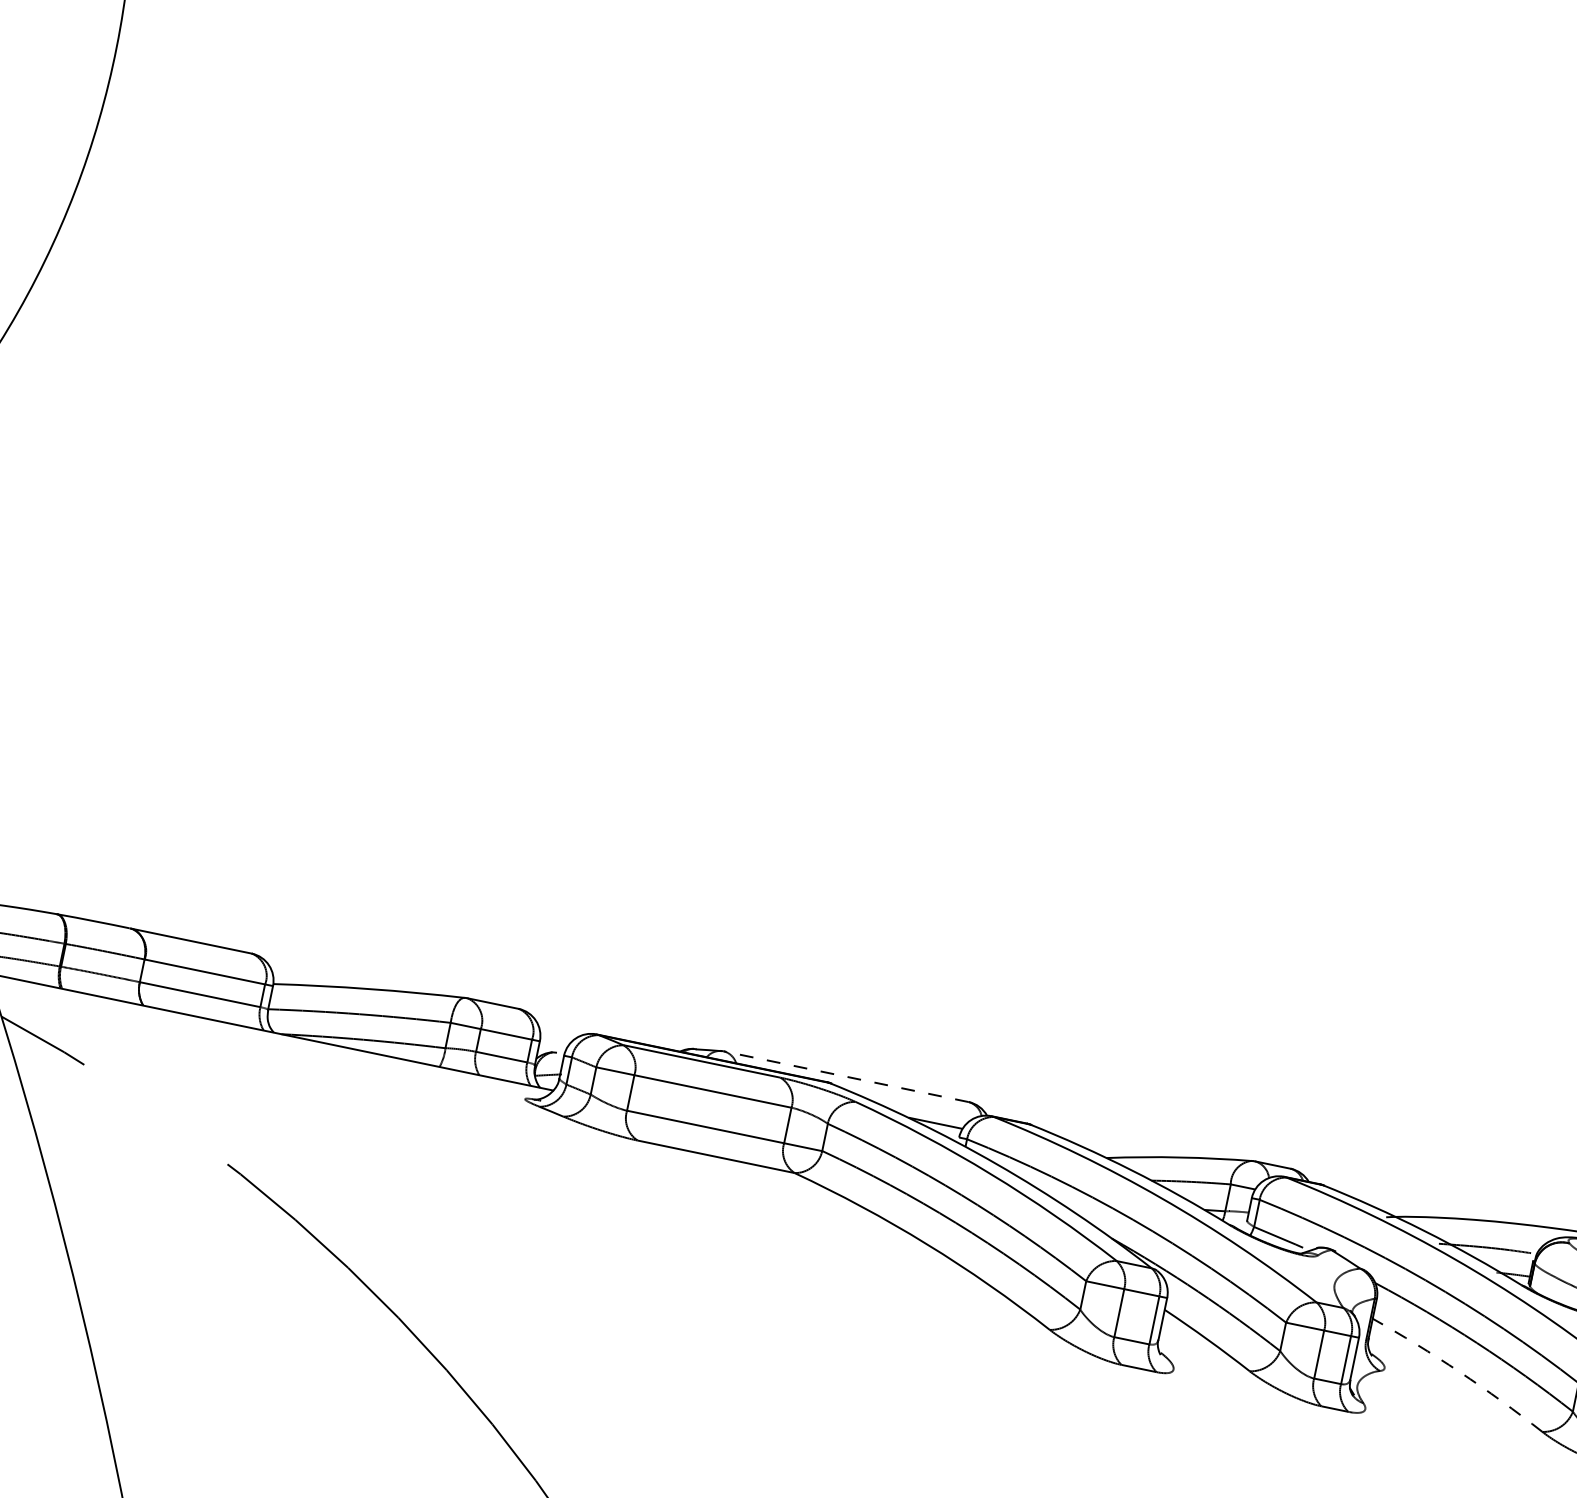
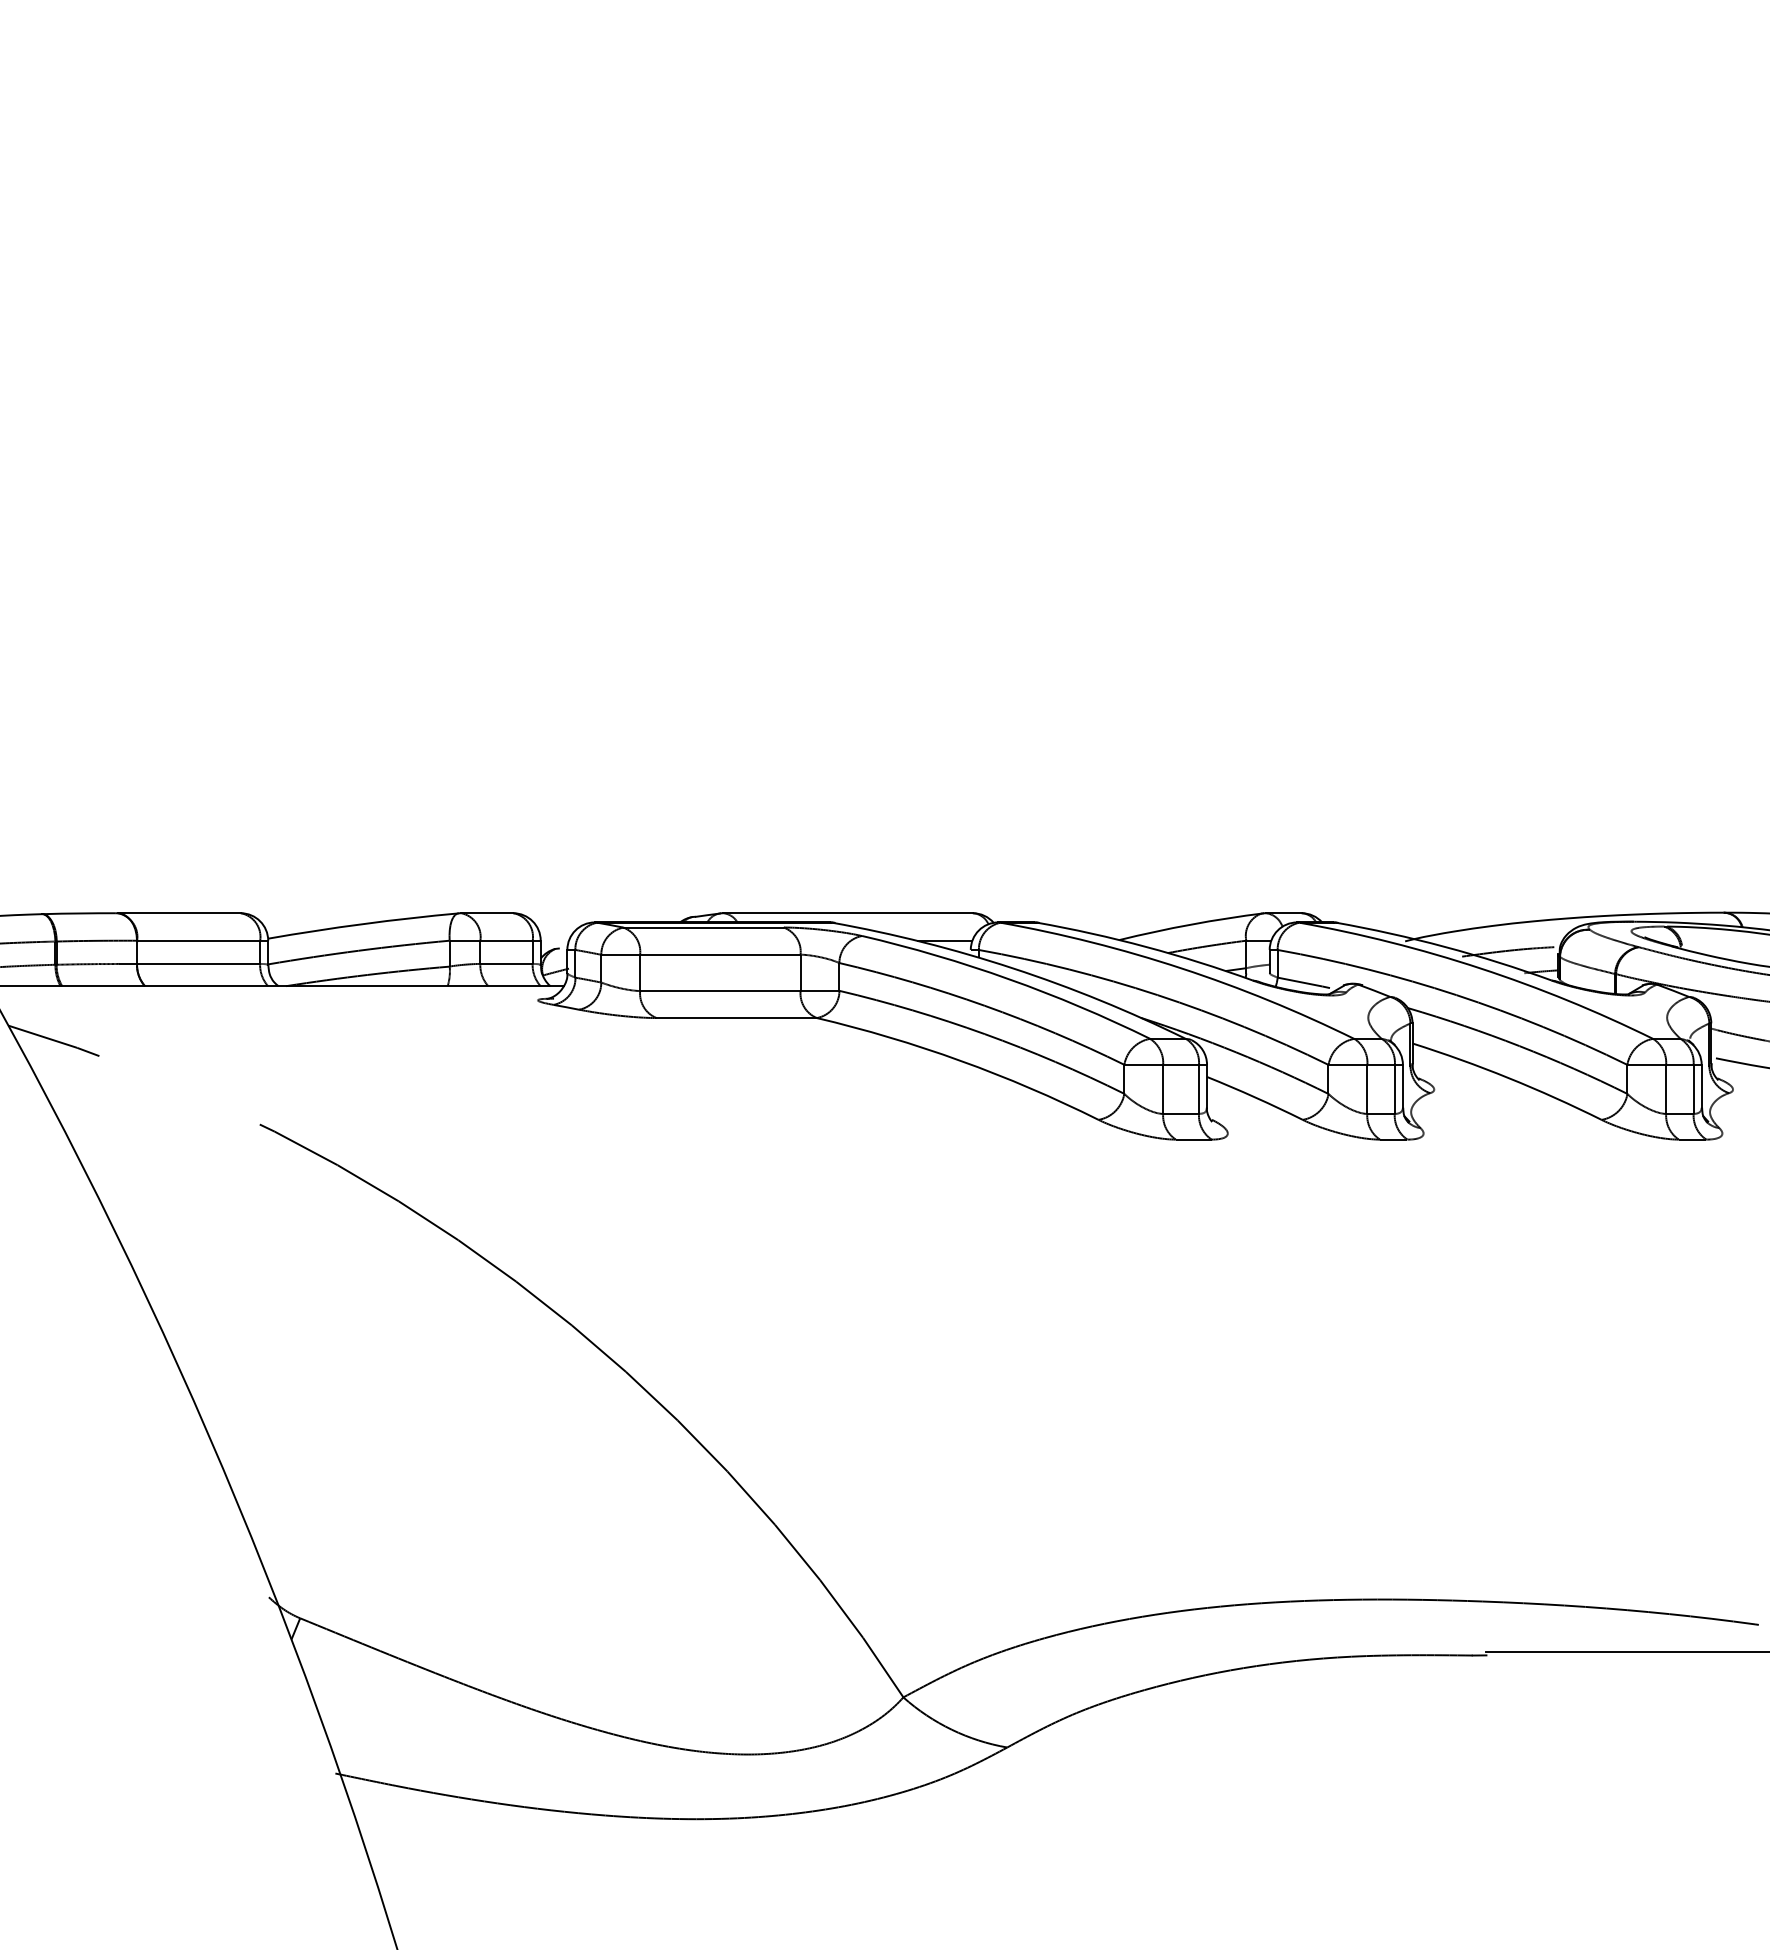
line: (845, 1076) -> (847, 913), dashed -> solid
arc: (1459, 1372) -> (1508, 1078), dashed -> solid

